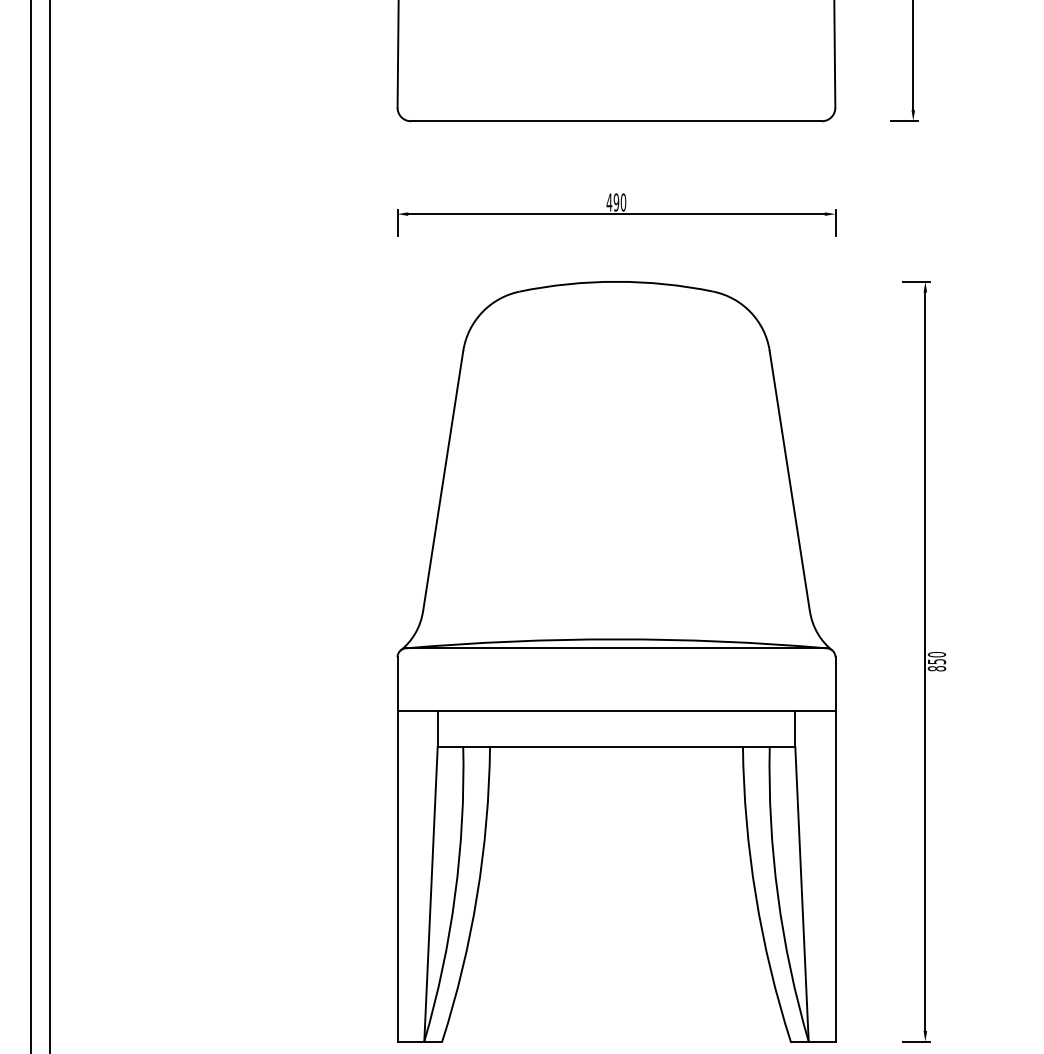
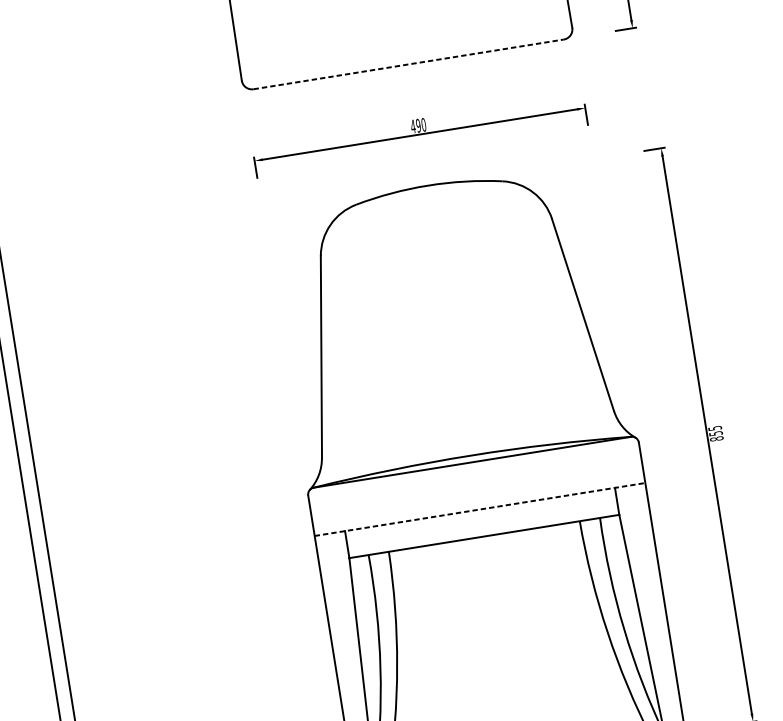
line: (616, 121) -> (408, 64), solid -> dashed
text: (936, 654) -> (714, 428), 850 -> 855
line: (617, 710) -> (480, 509), solid -> dashed

